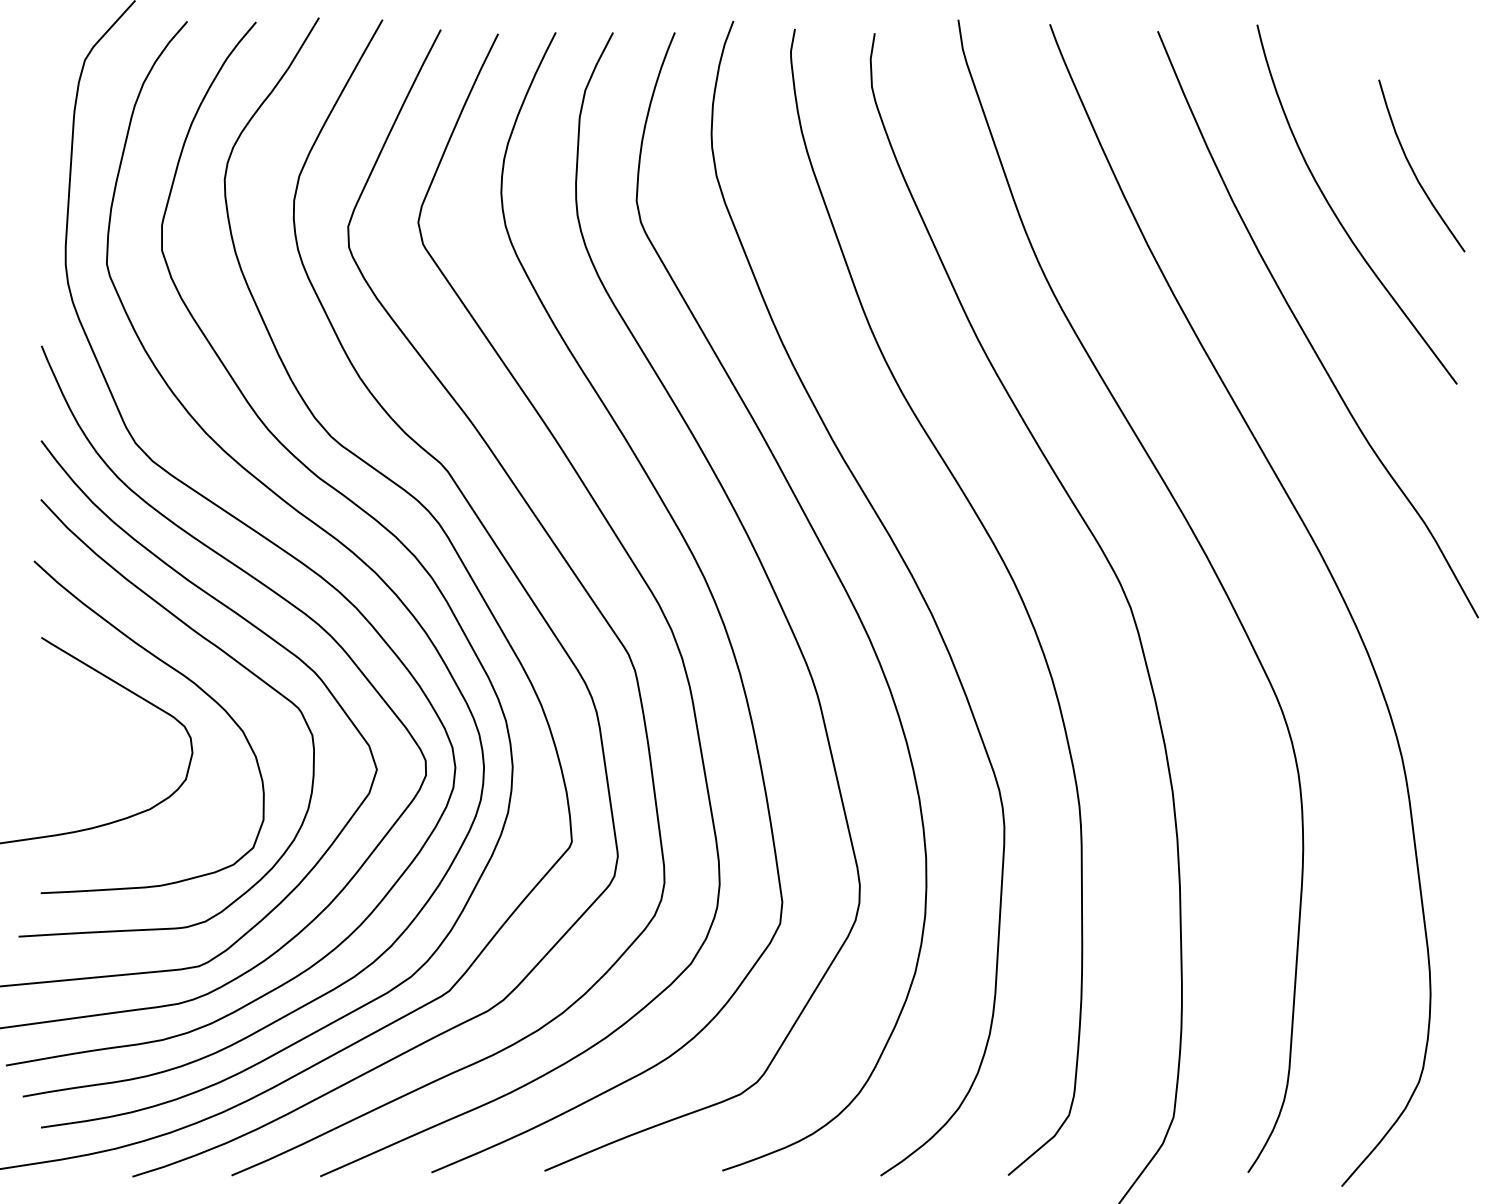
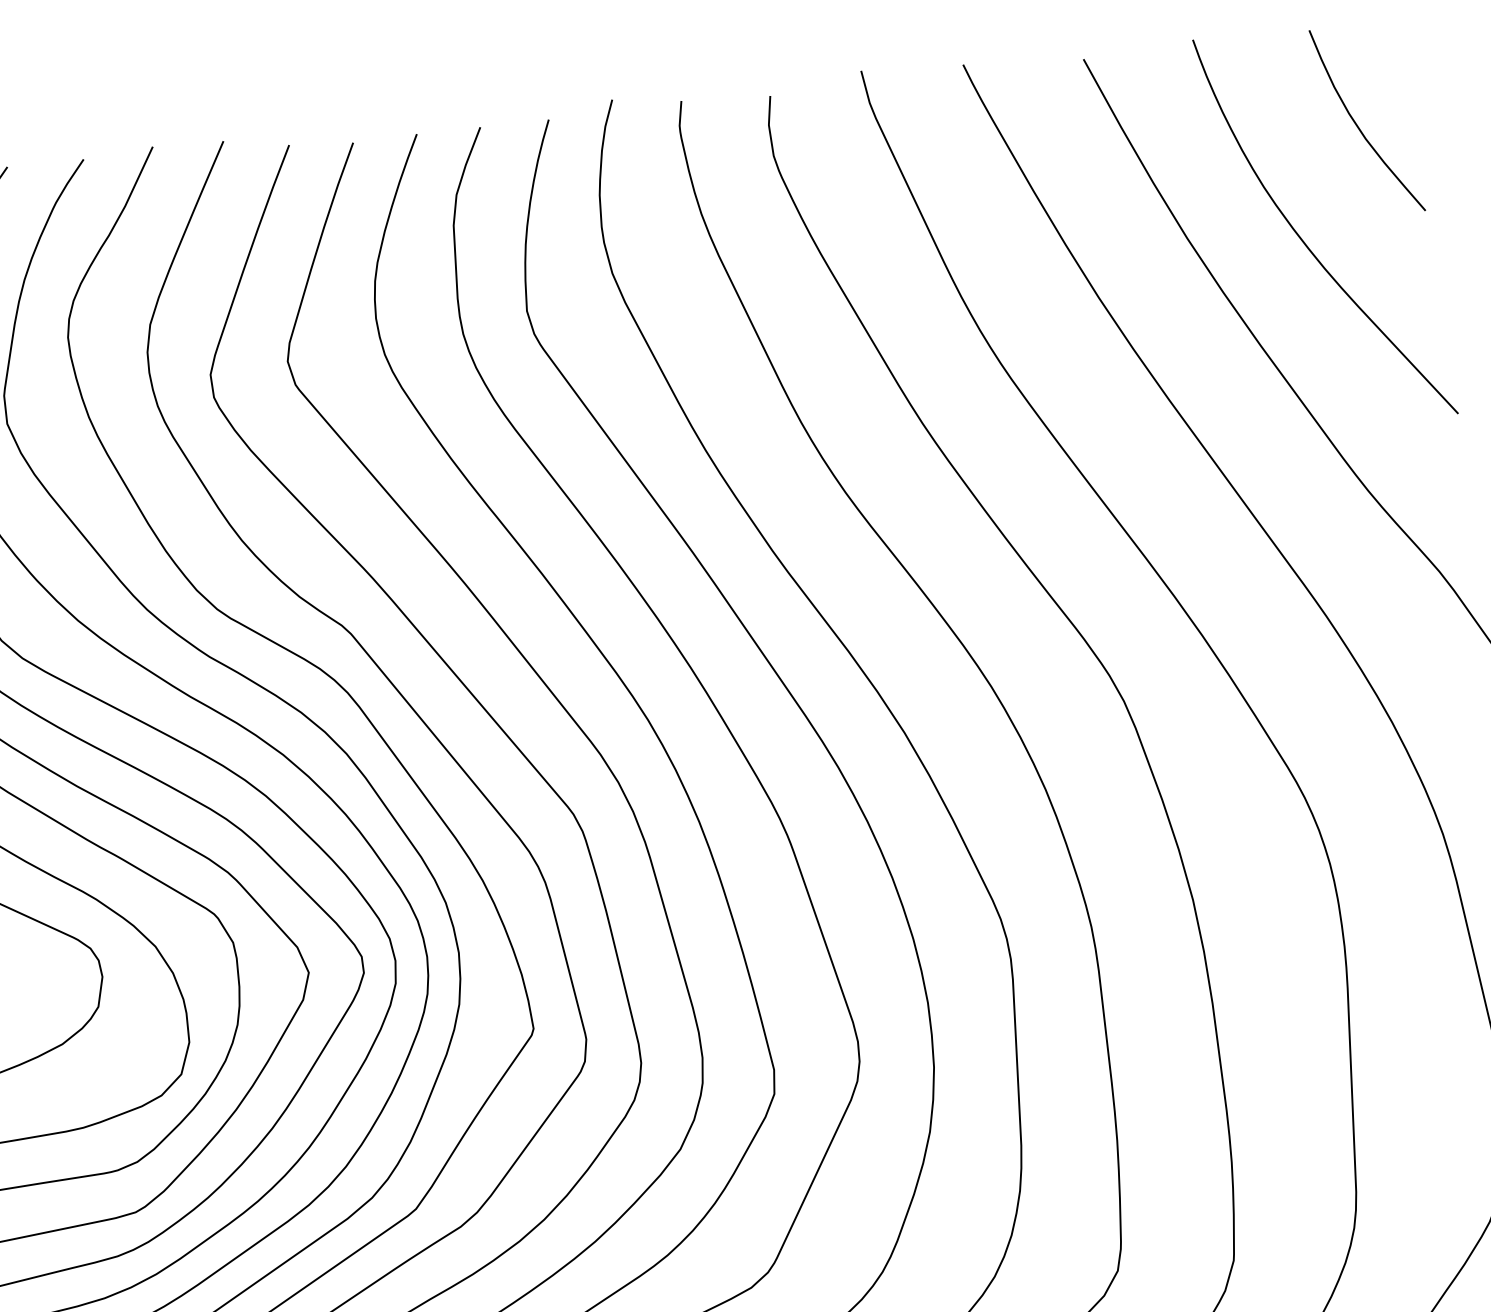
curve: (1413, 169) -> (1358, 125), moved

